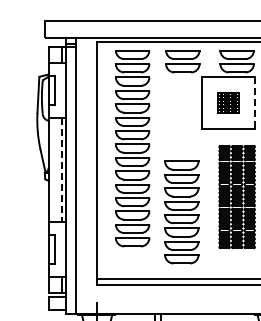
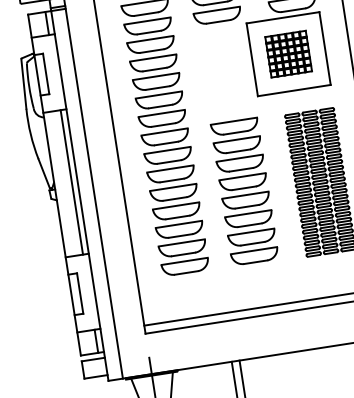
part: (228, 102) -> (288, 53), size x1.43
line: (255, 103) -> (325, 49), dashed -> solid
line: (61, 170) -> (71, 183), dashed -> solid
part: (181, 212) -> (244, 191), moved

